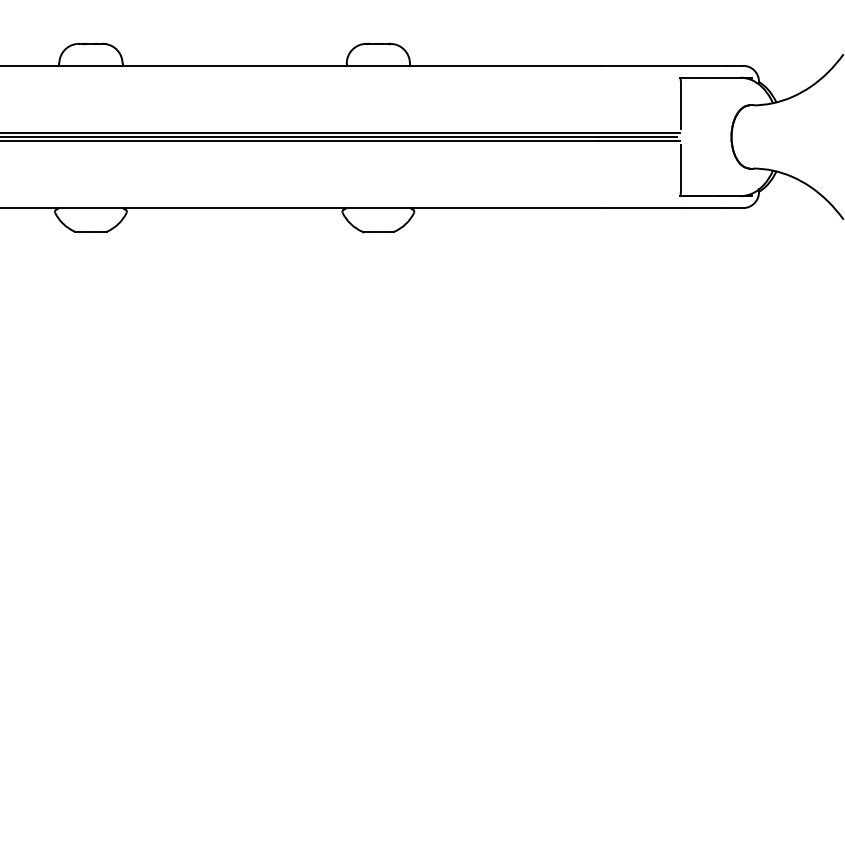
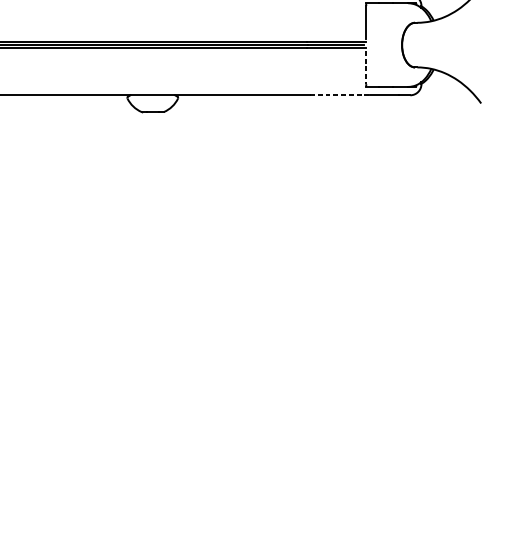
line: (680, 168) -> (366, 67), solid -> dashed
line: (643, 208) -> (339, 95), solid -> dashed

